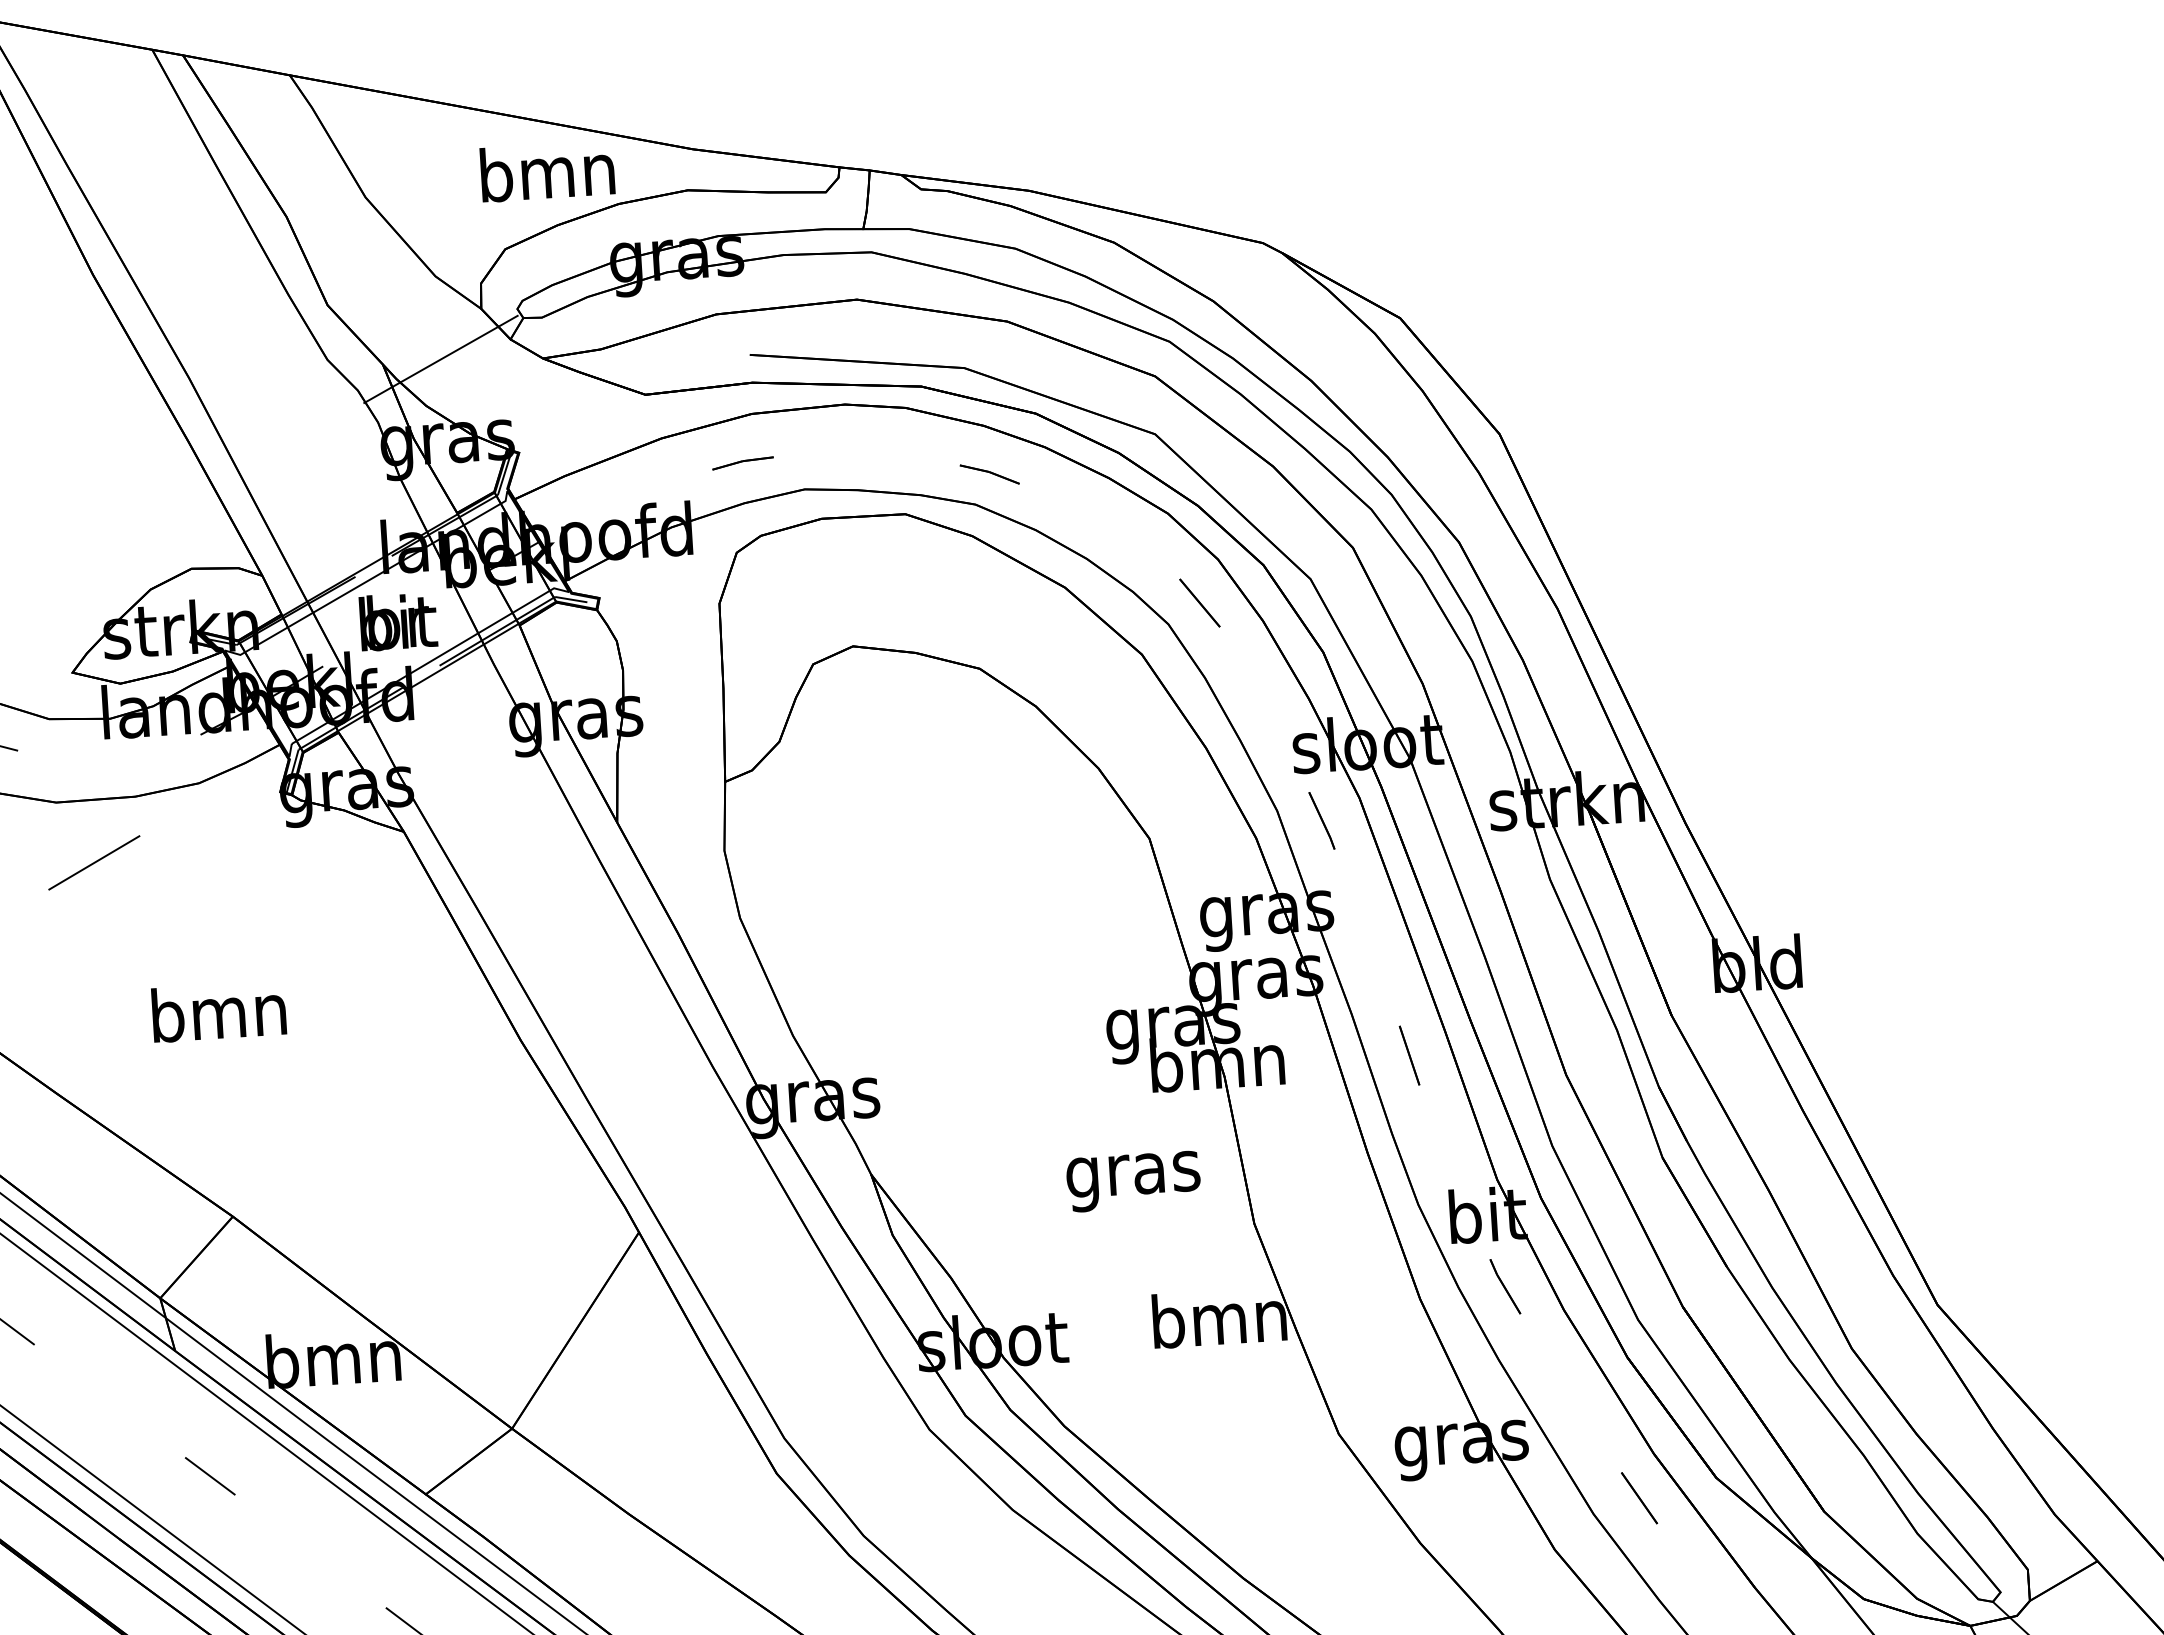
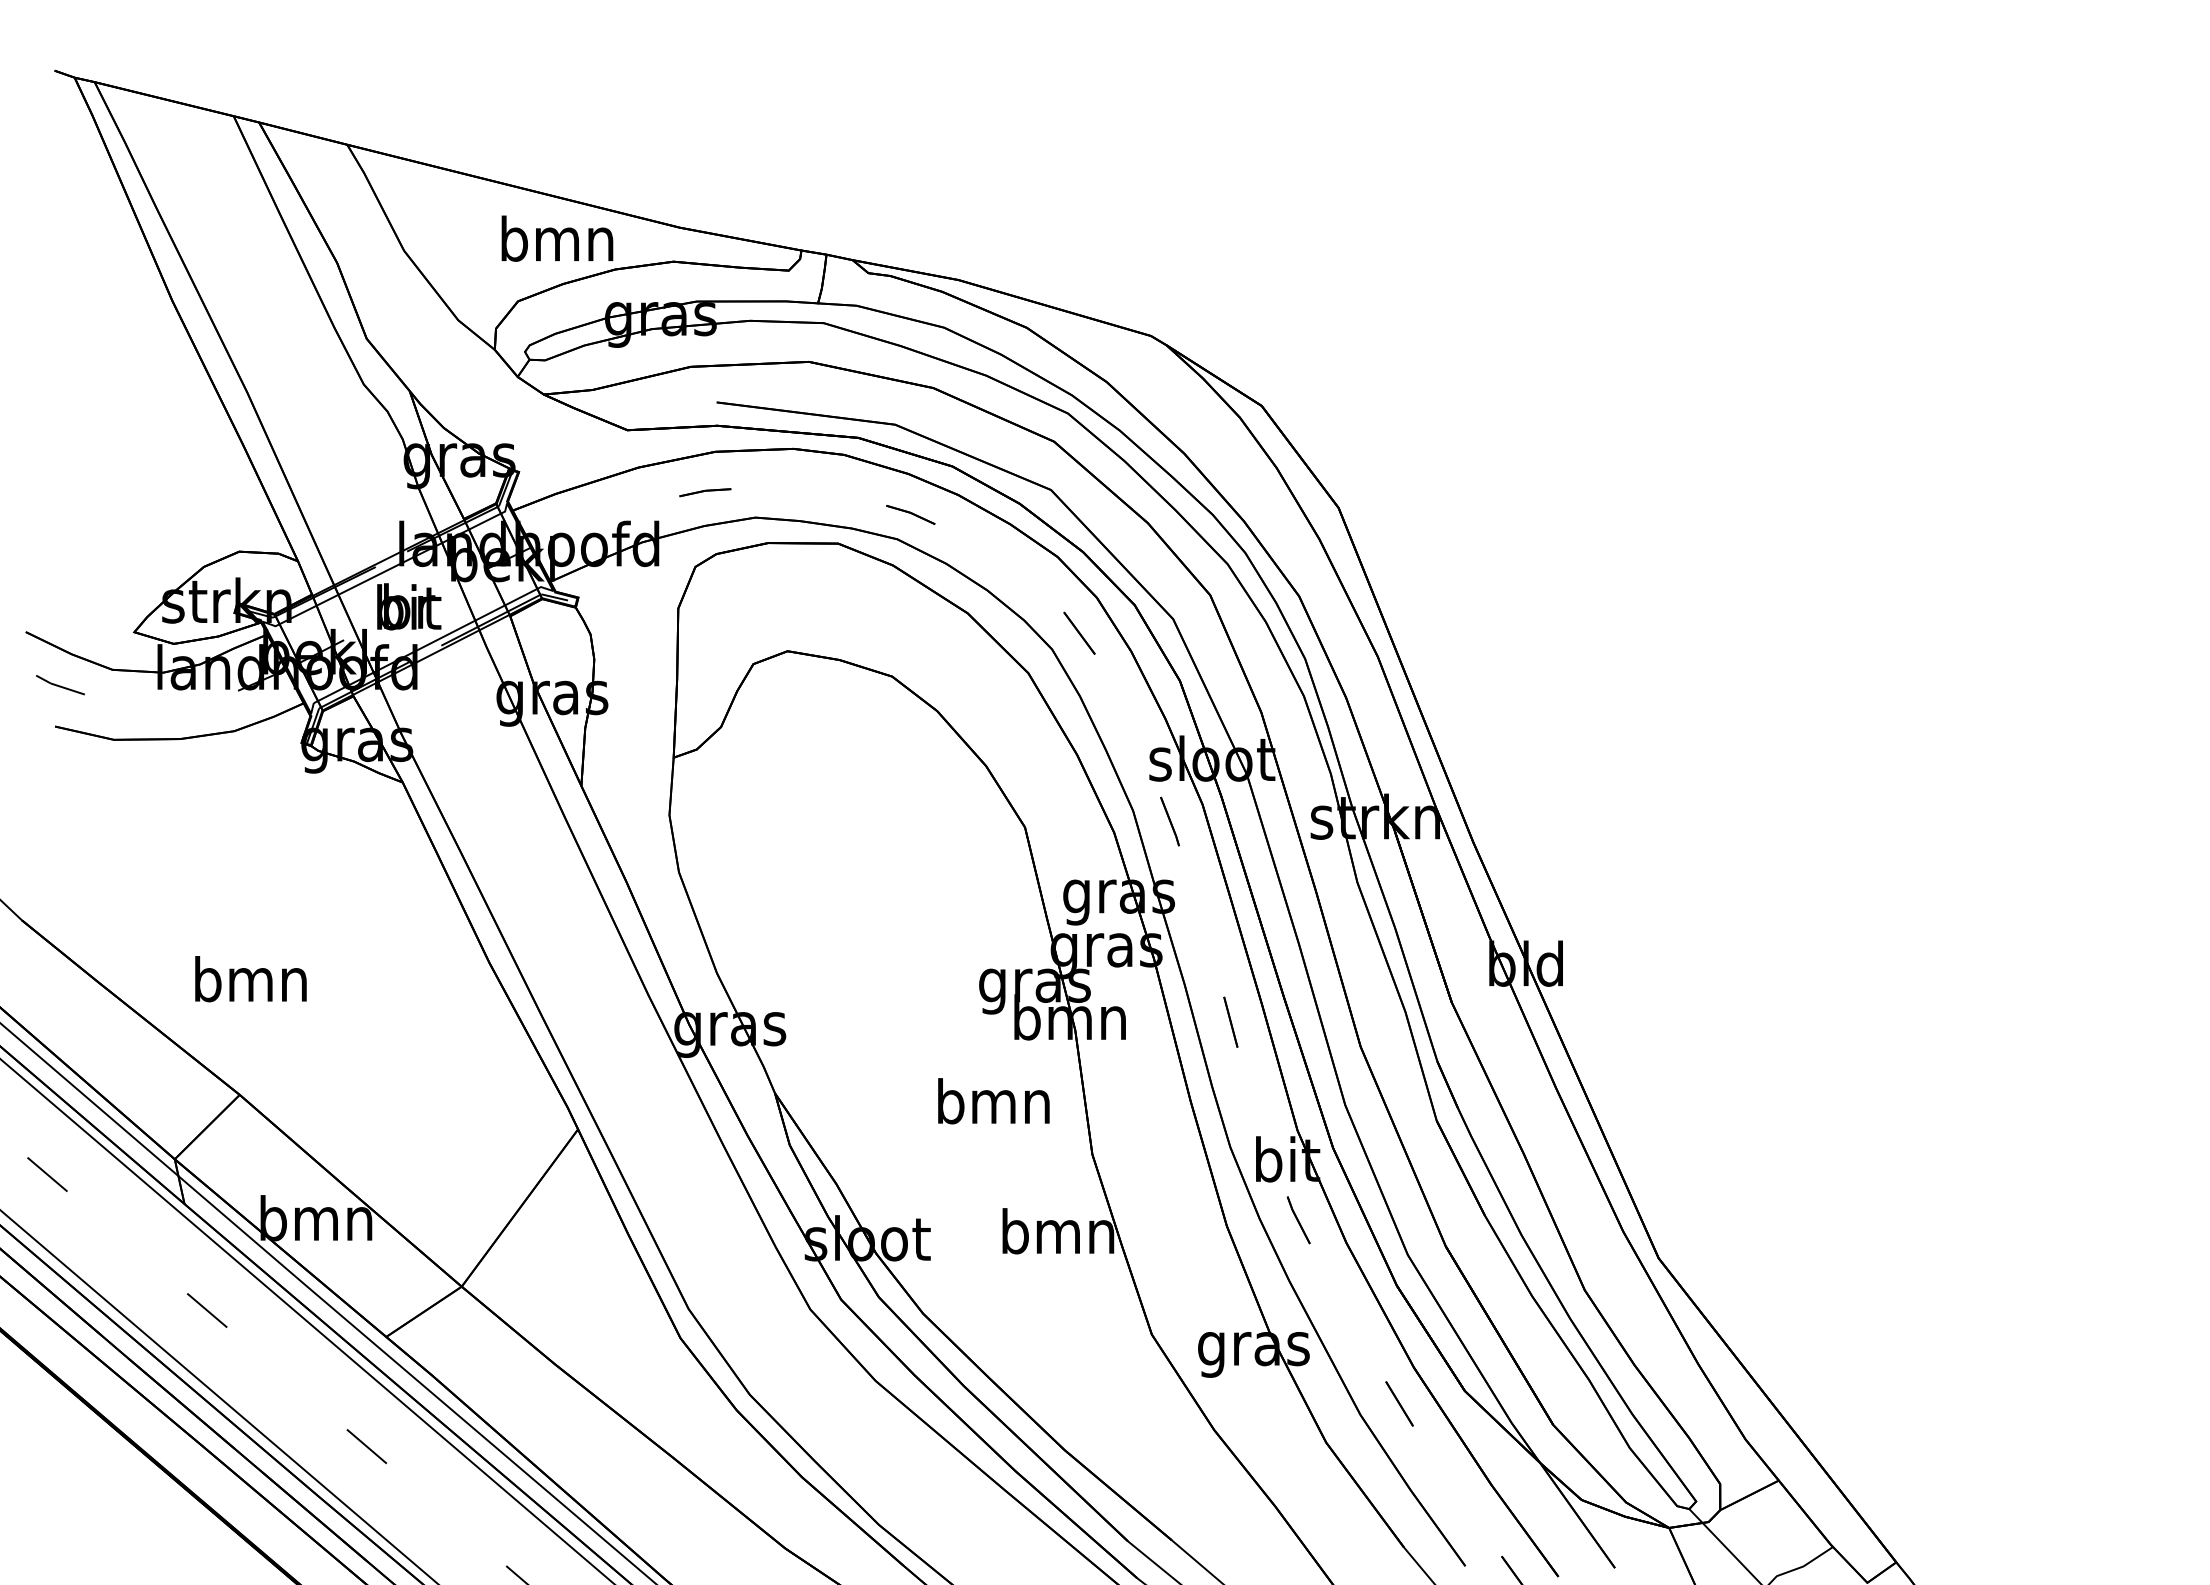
line: (440, 358) -> (458, 389), removed
line: (94, 863) -> (142, 792), removed
text: (218, 1012) -> (250, 979), moved
text: (1132, 1175) -> (993, 1107), gras -> bmn

